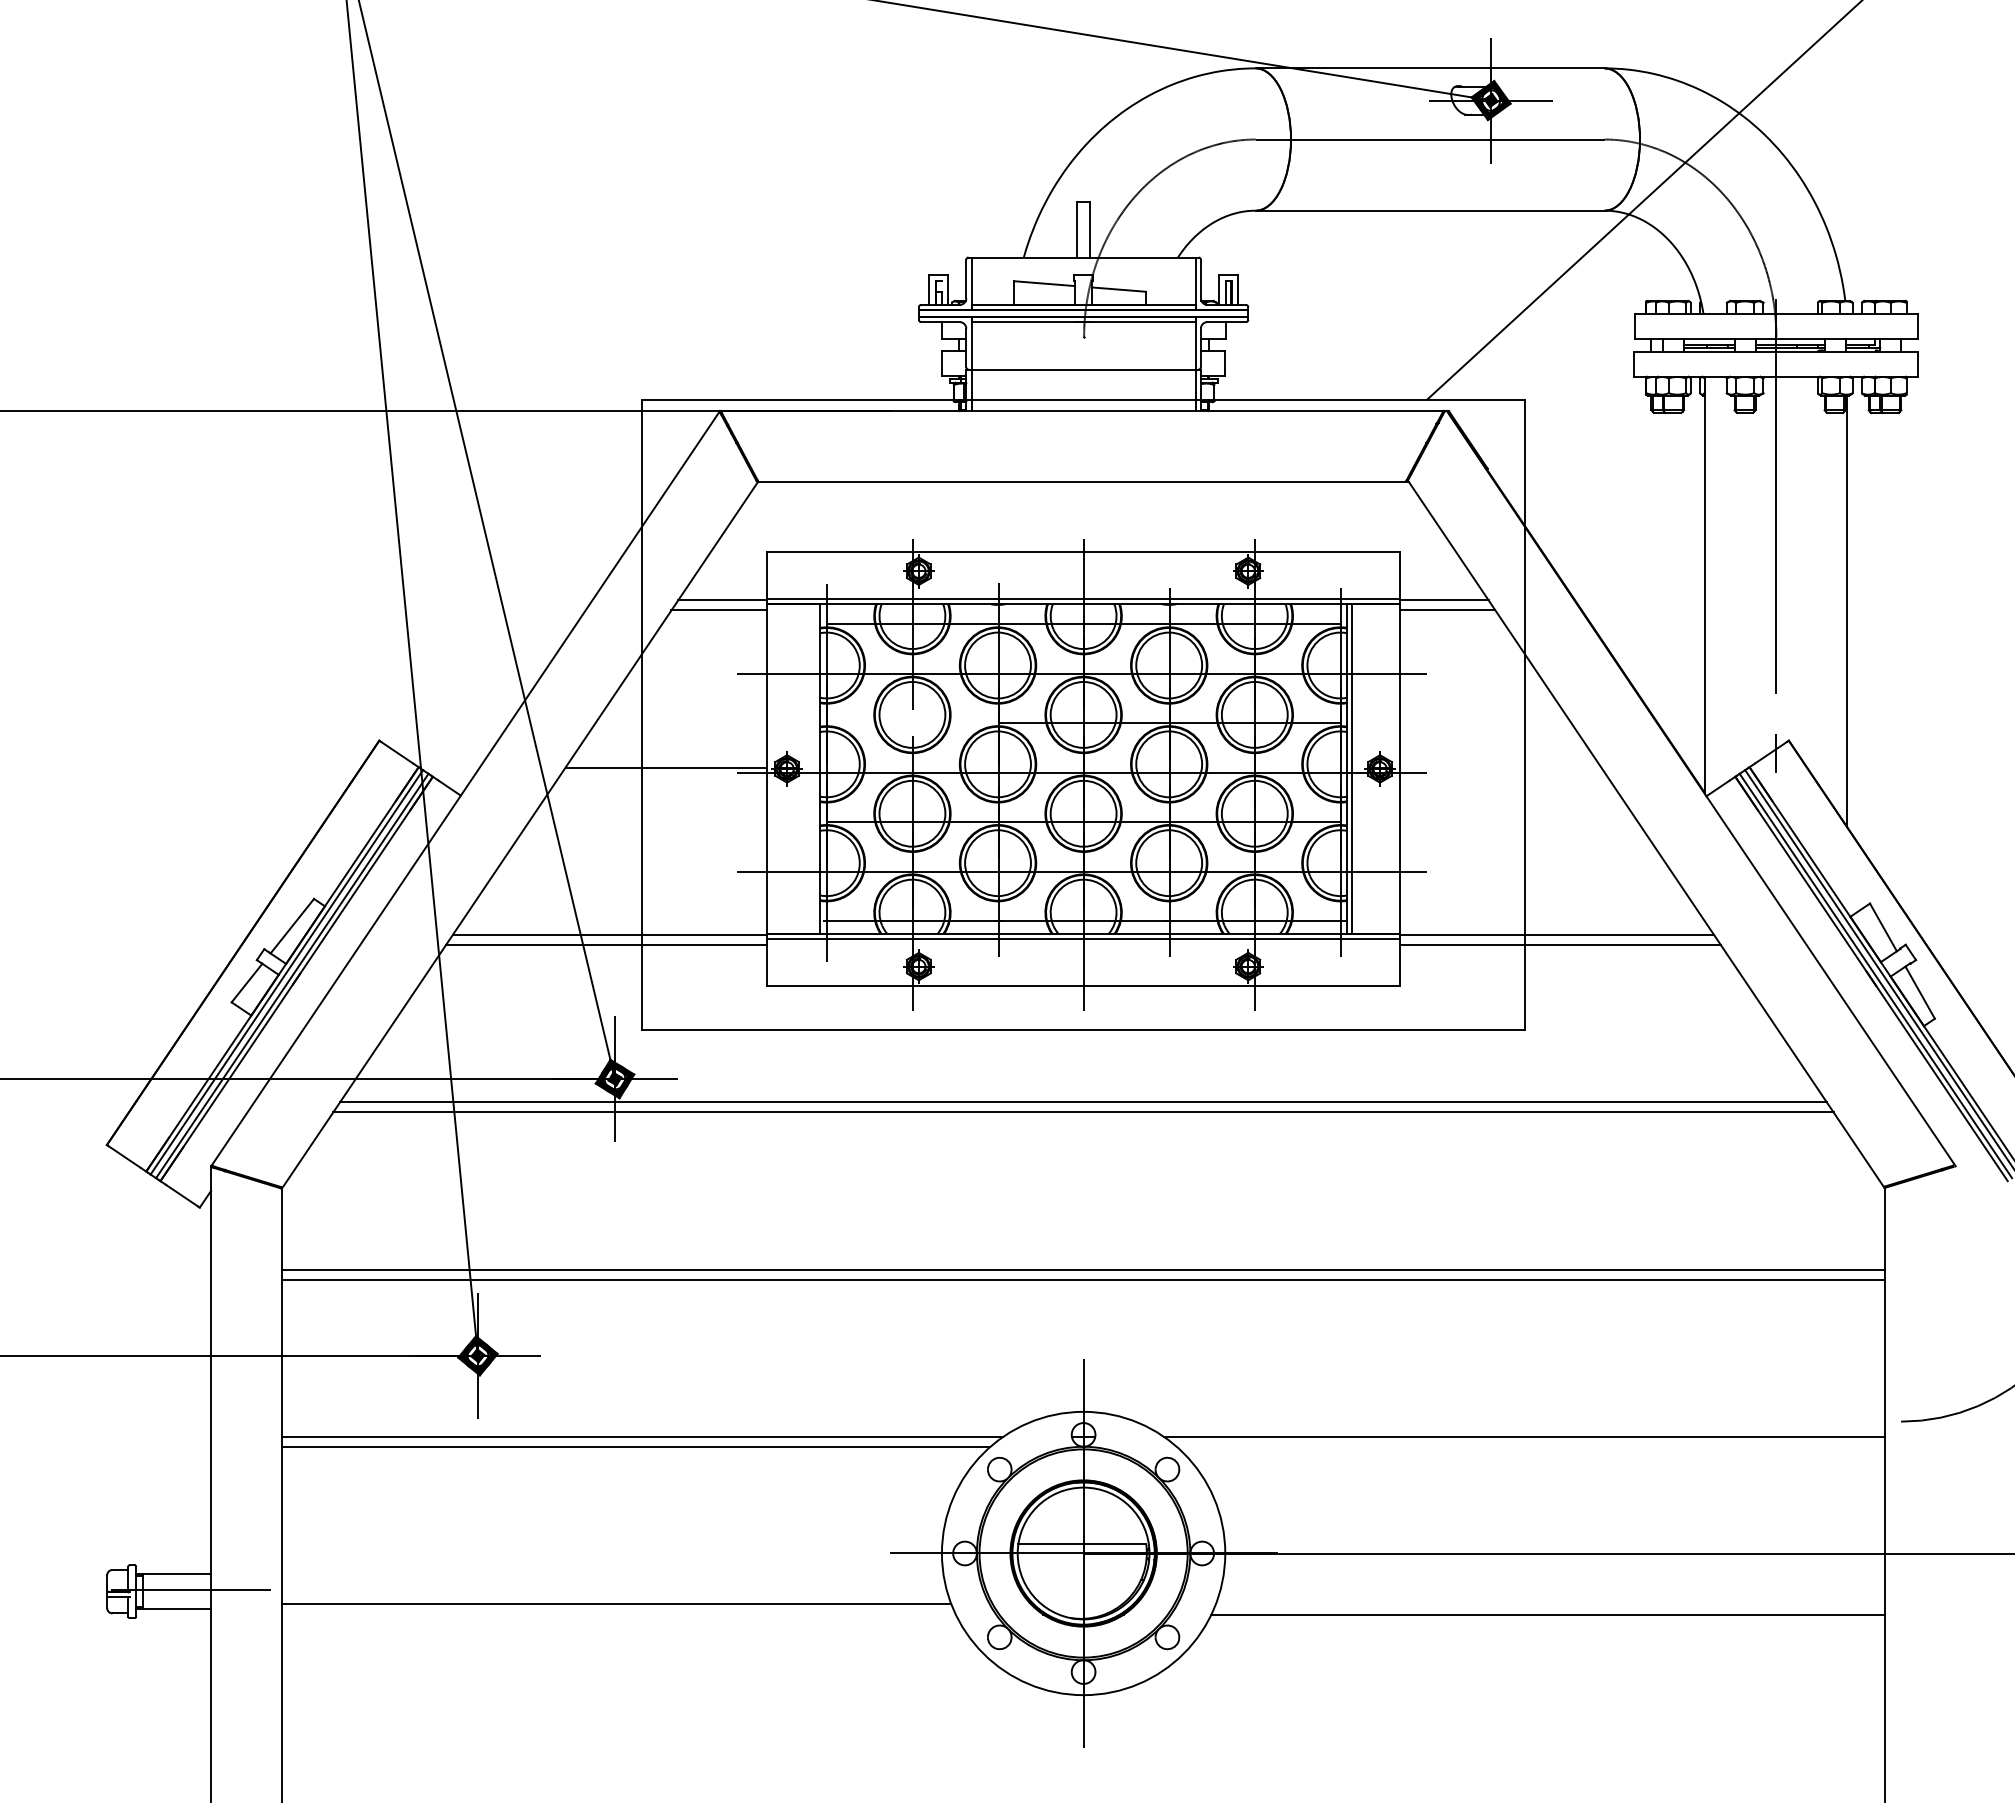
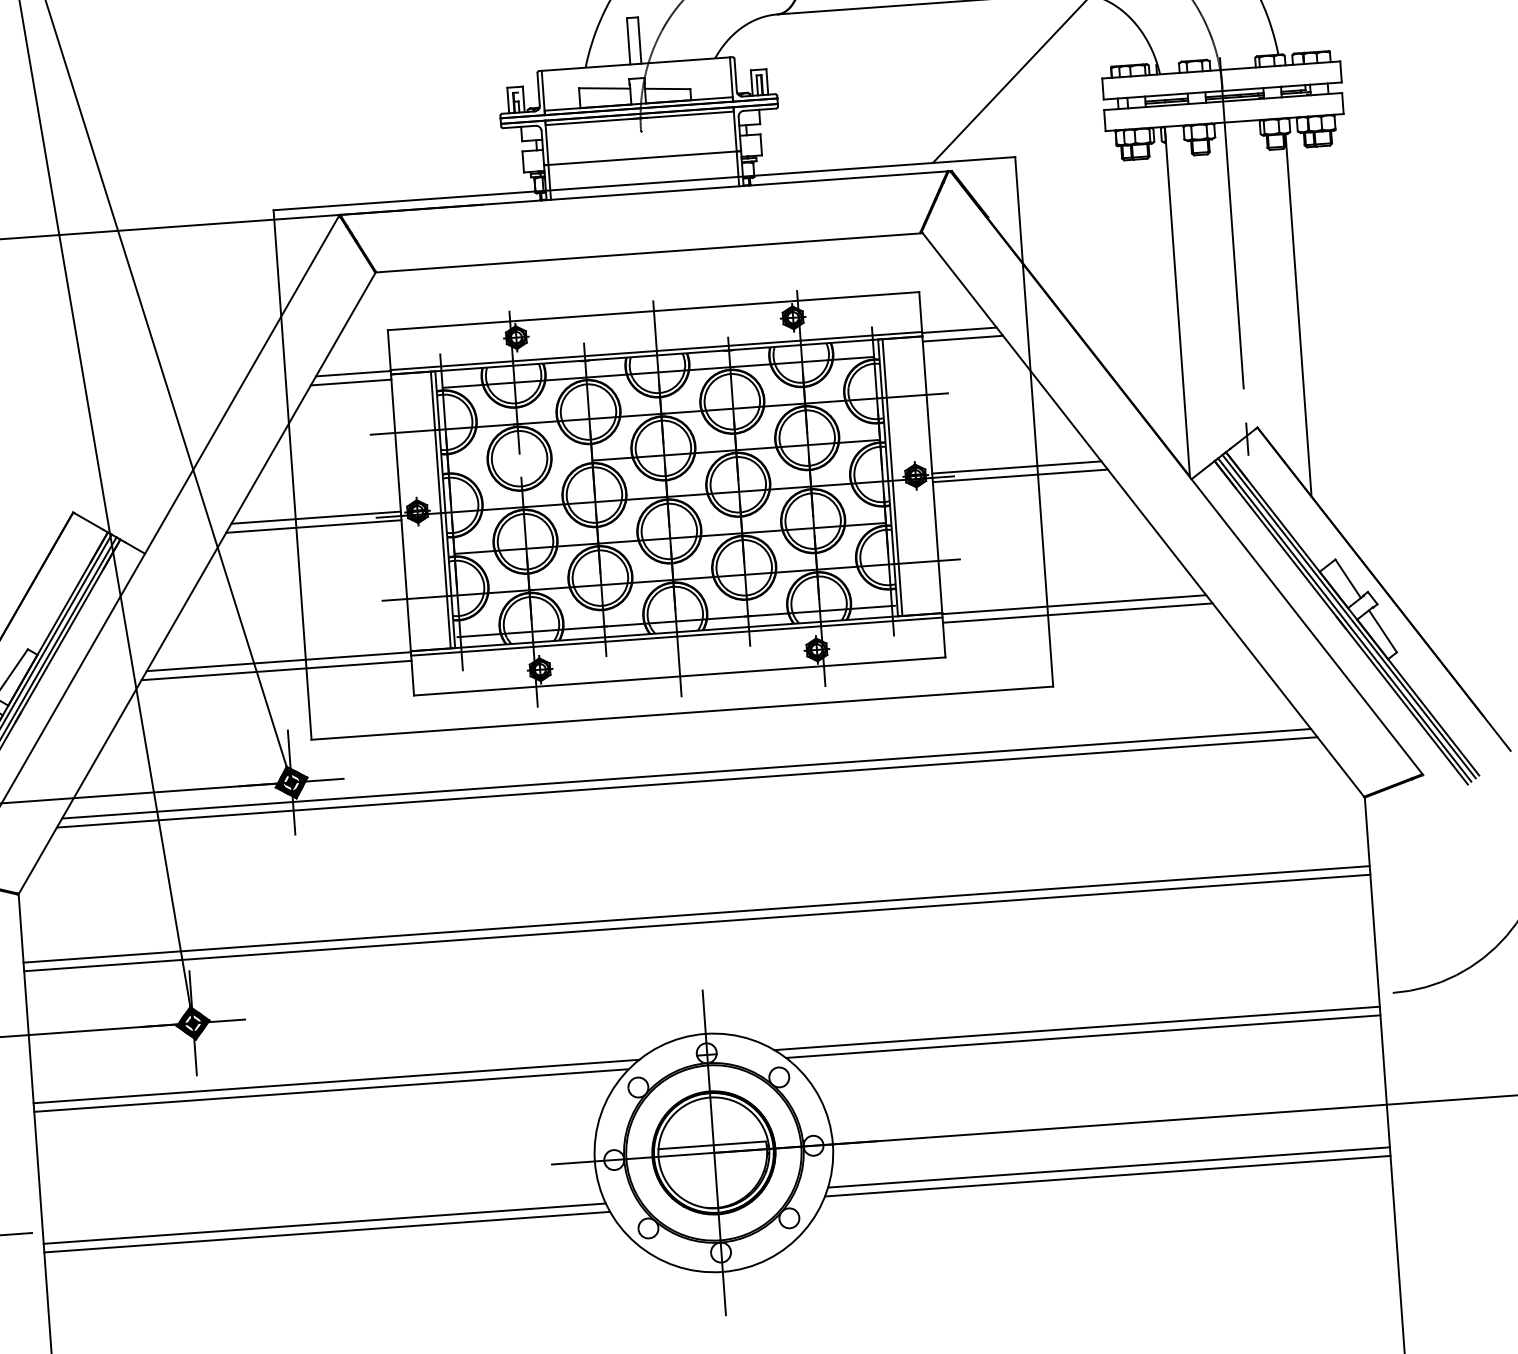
line: (1500, 767) -> (1016, 467), added
line: (814, 768) -> (440, 509), added
line: (662, 777) -> (313, 526), added
line: (1503, 777) -> (1019, 475), added
line: (1530, 1447) -> (1082, 1036), added
line: (1549, 1604) -> (1108, 1167), added
line: (618, 1614) -> (326, 1232), added

